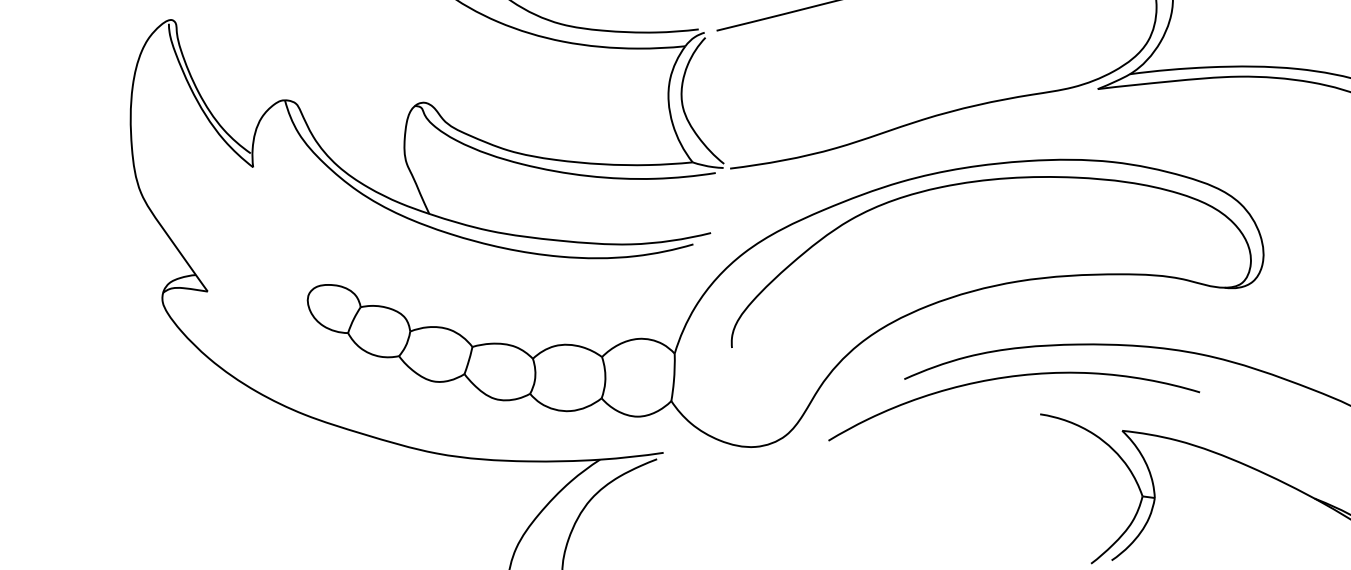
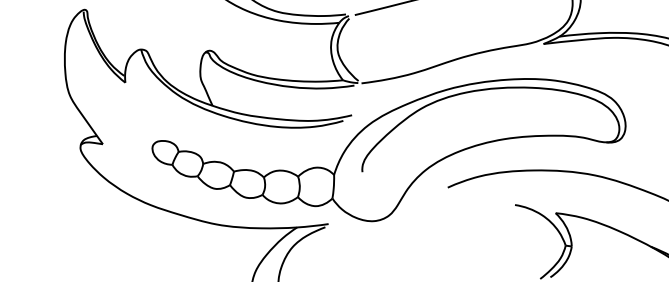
curve: (1012, 378) -> (501, 187), removed

